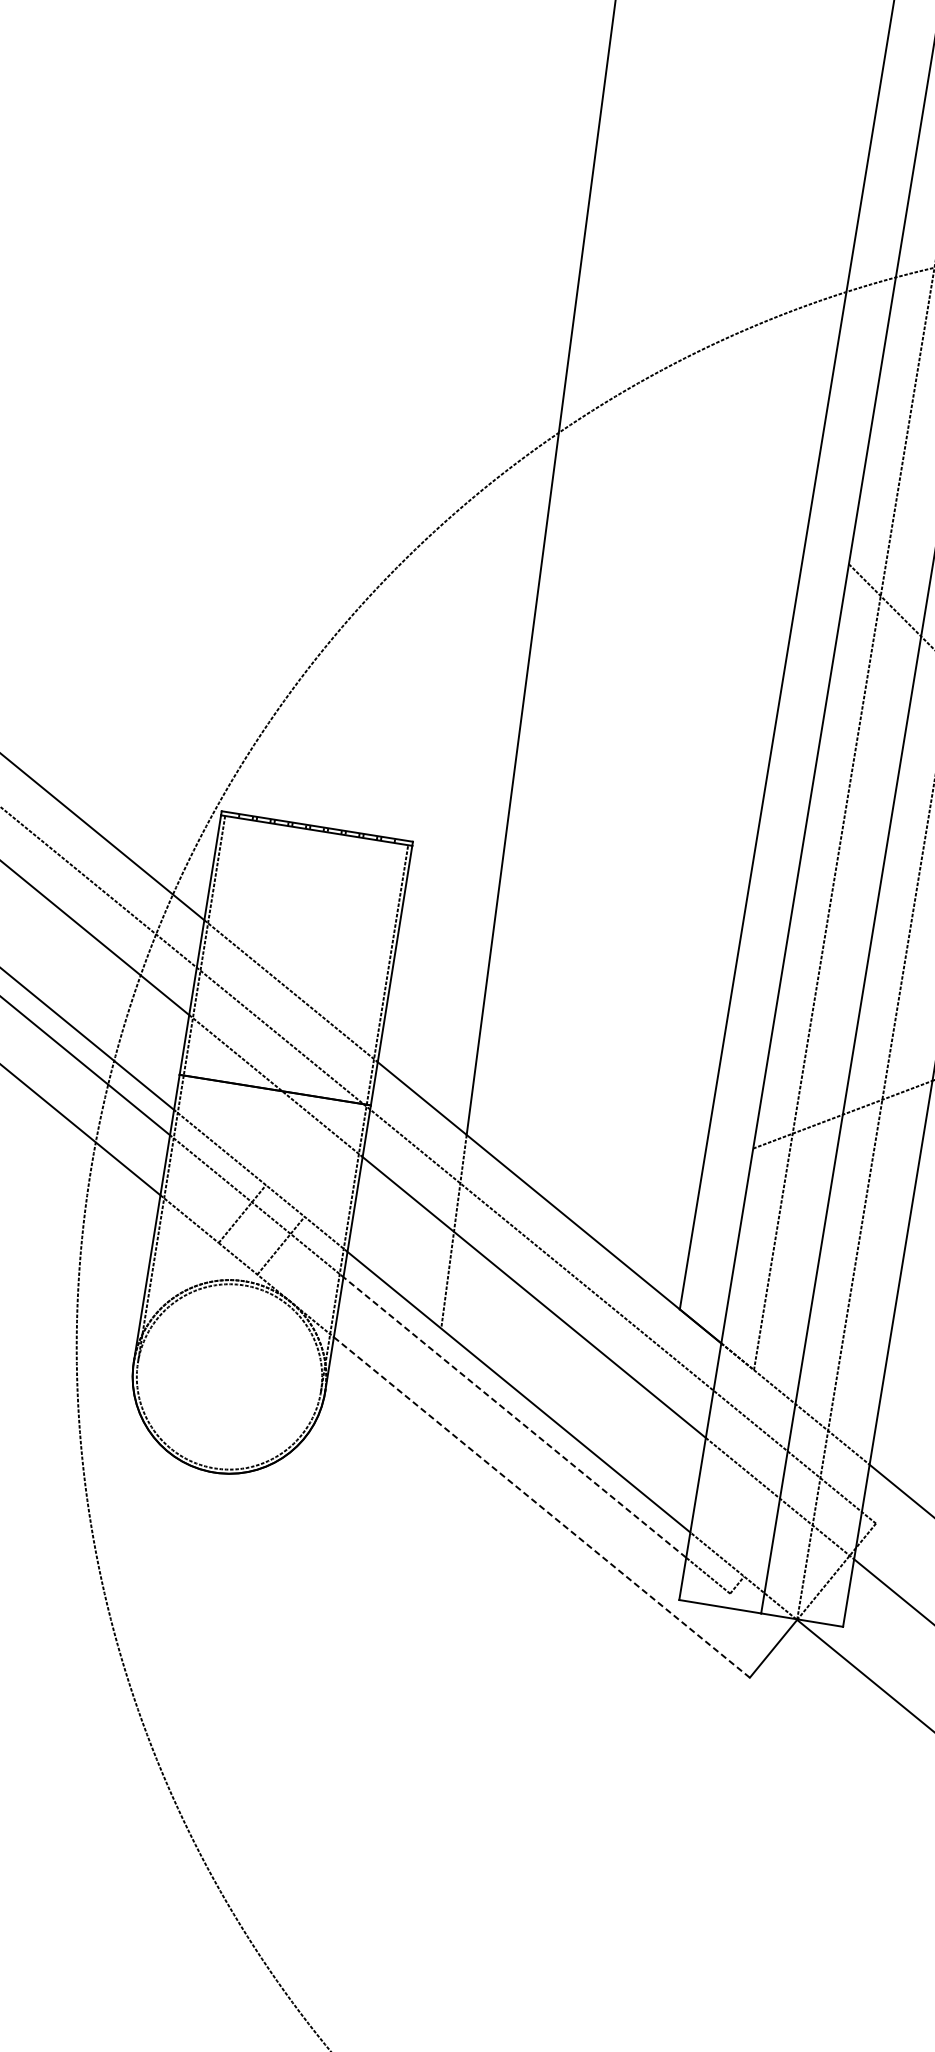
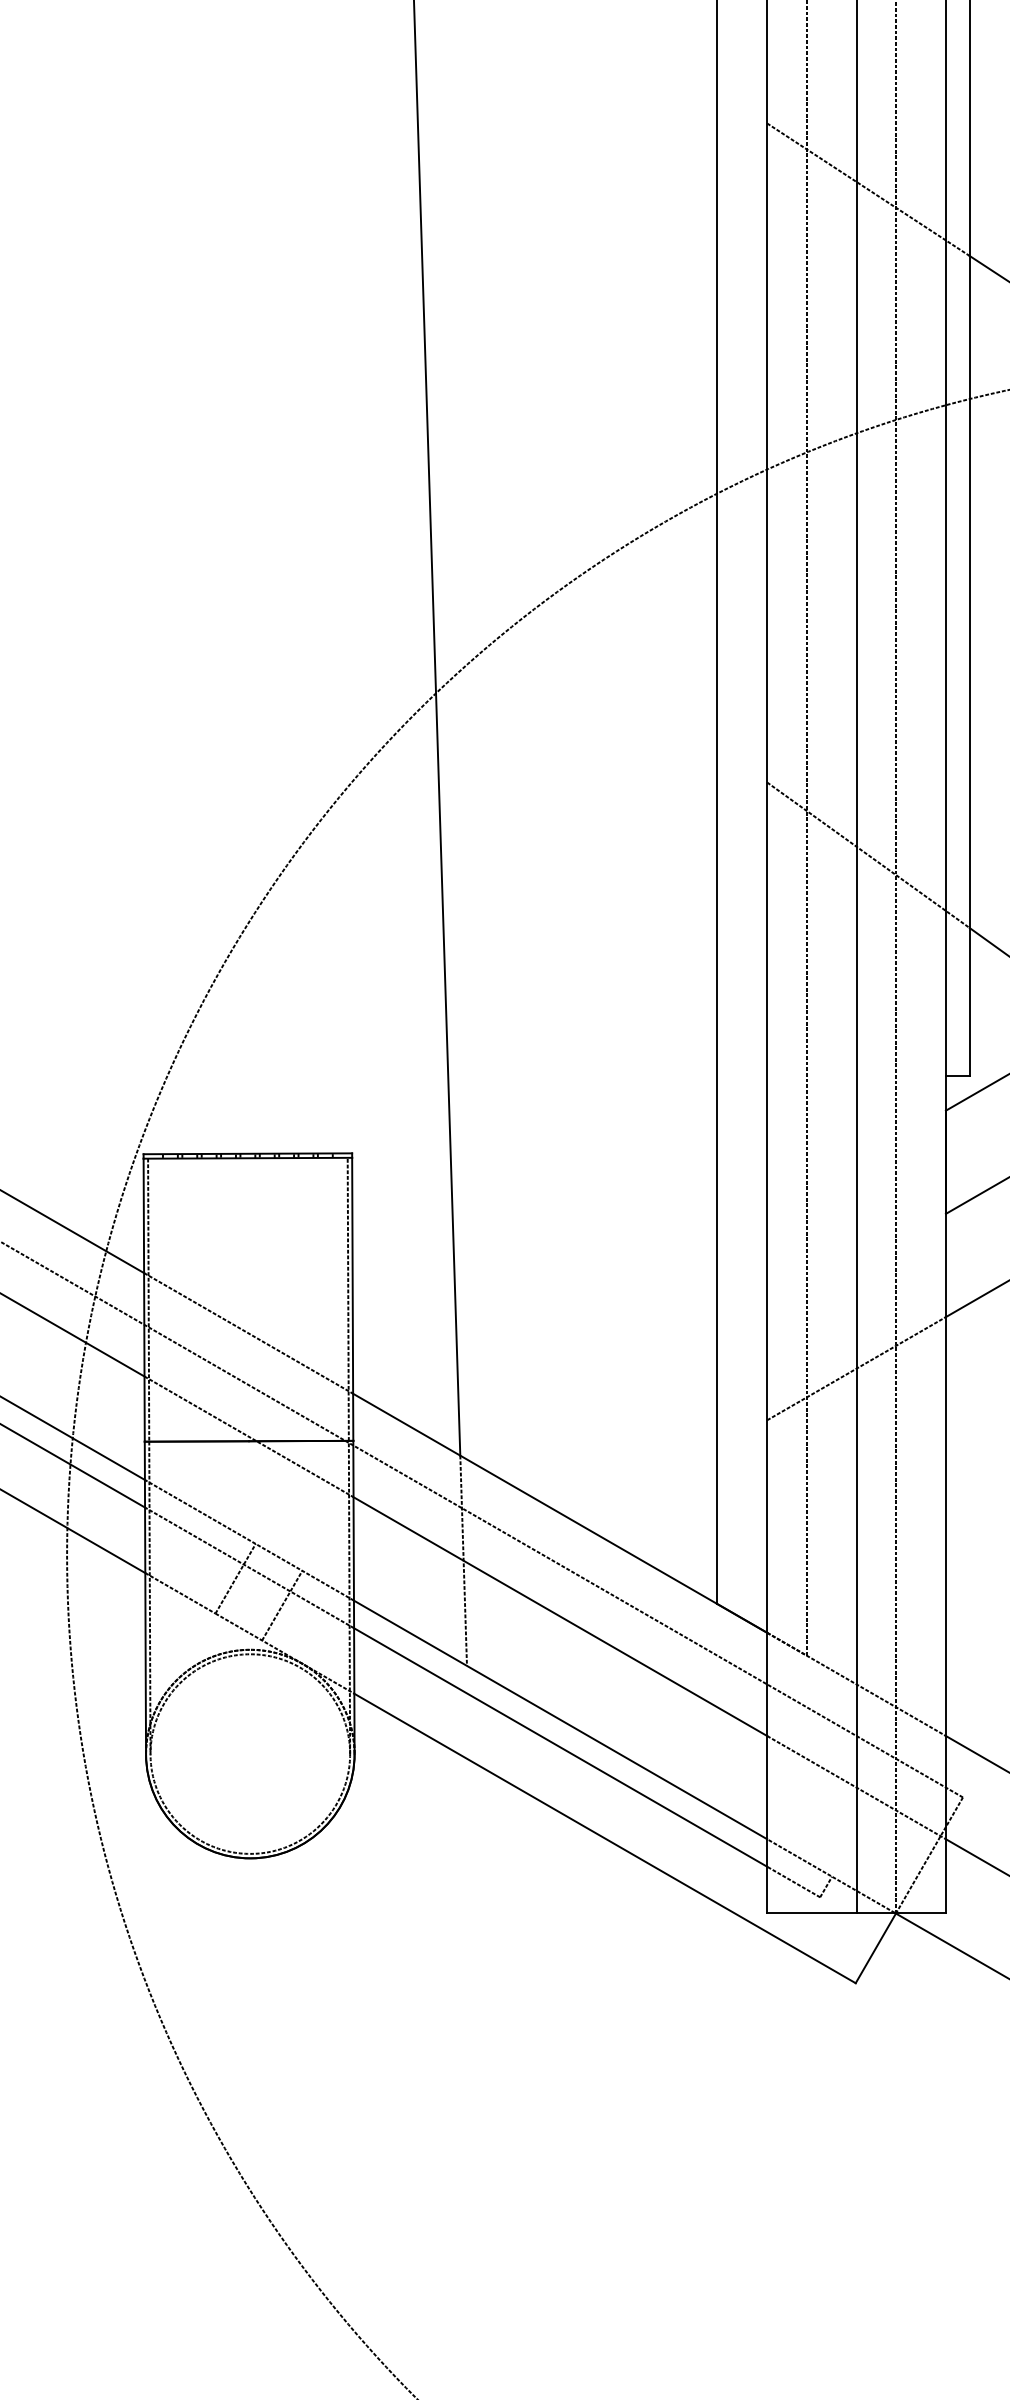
line: (514, 1417) -> (560, 1747), dashed -> solid
line: (542, 1507) -> (605, 1838), dashed -> solid

